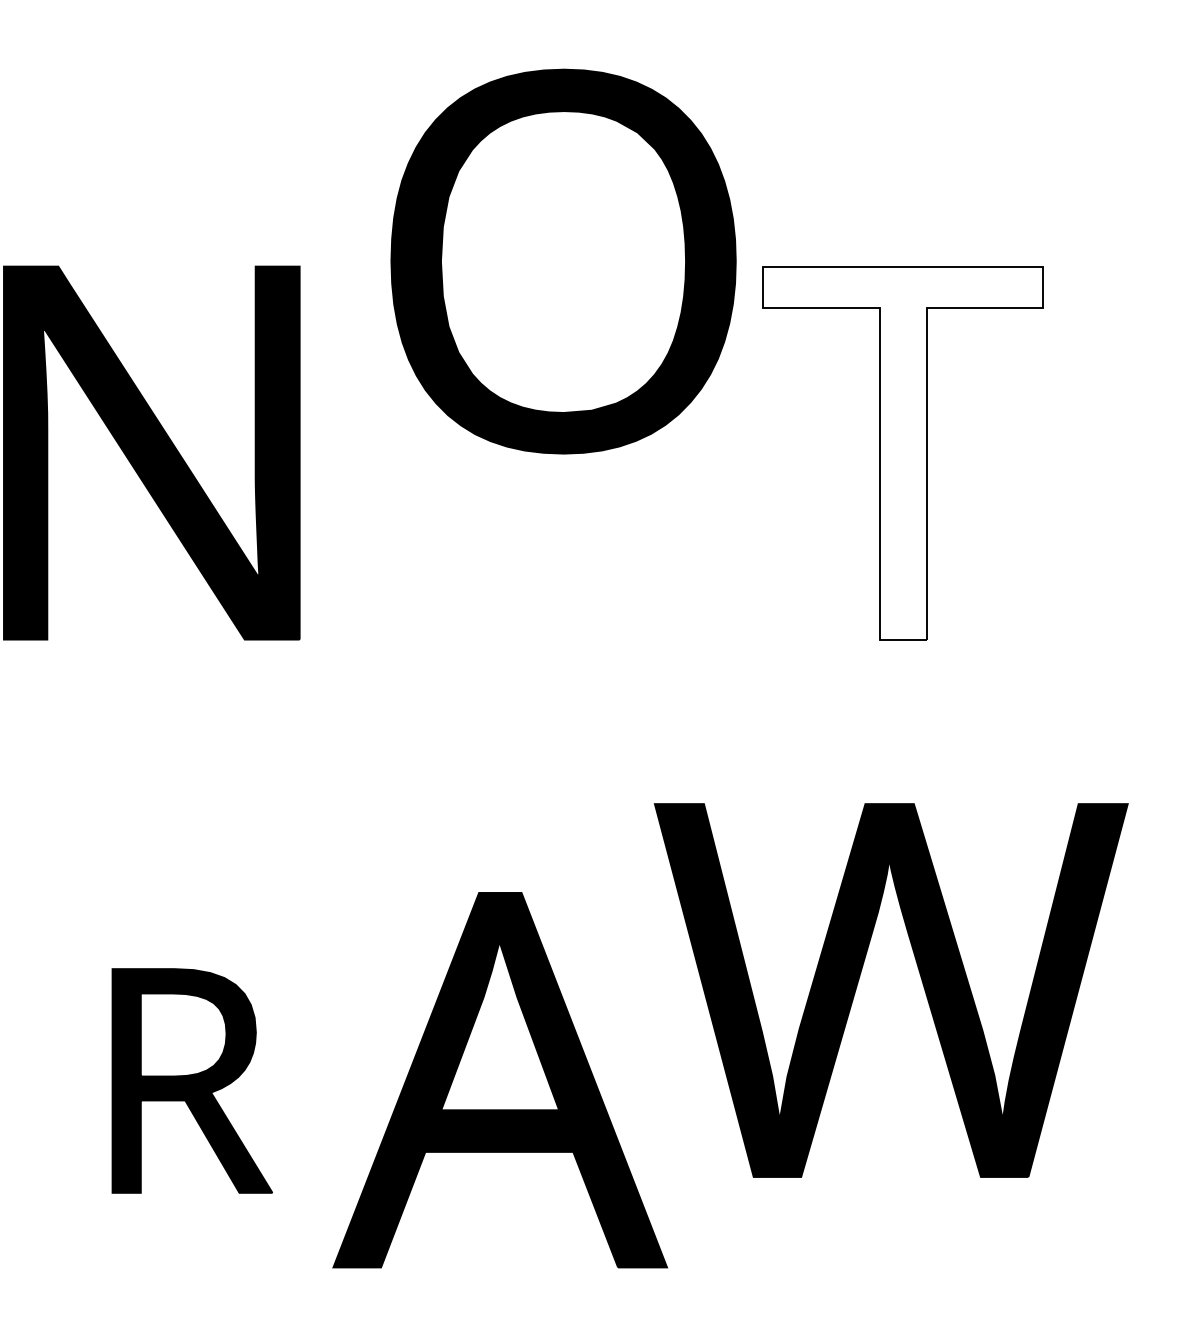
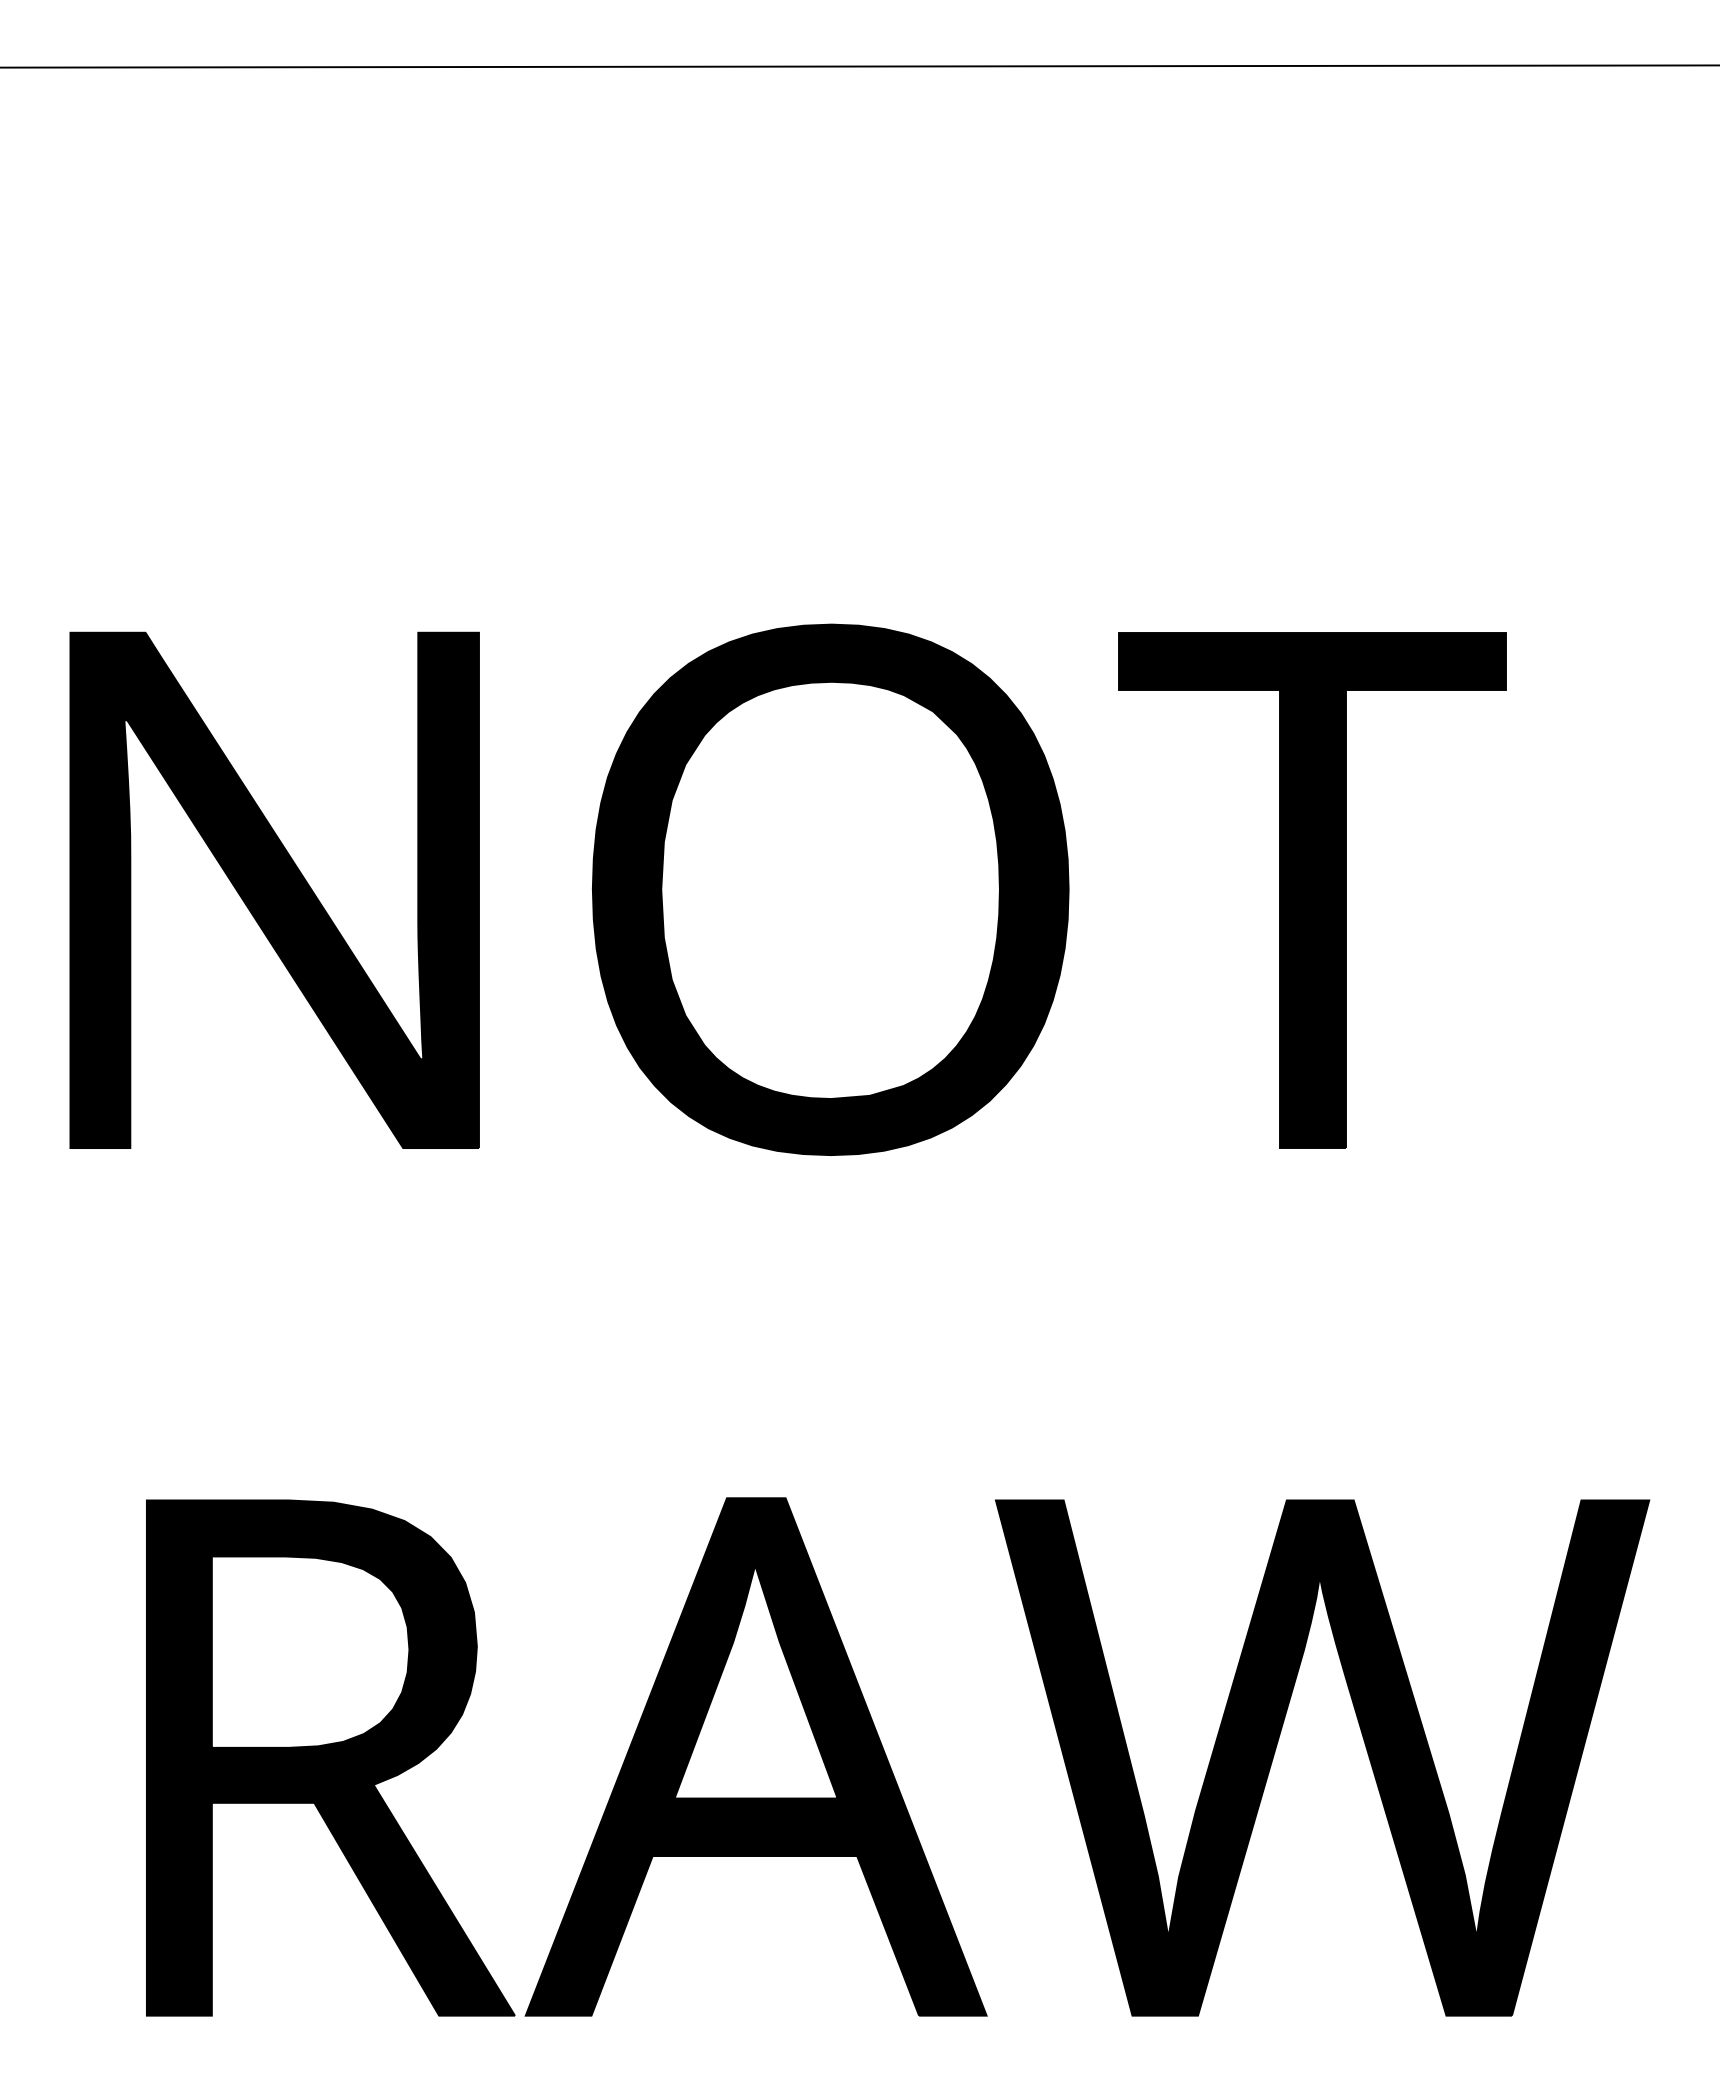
part: (563, 261) -> (830, 889), moved
fill: (902, 453) -> (1312, 890), added
part: (921, 980) -> (1364, 1744), moved
part: (192, 1080) -> (330, 1757), size x1.67

